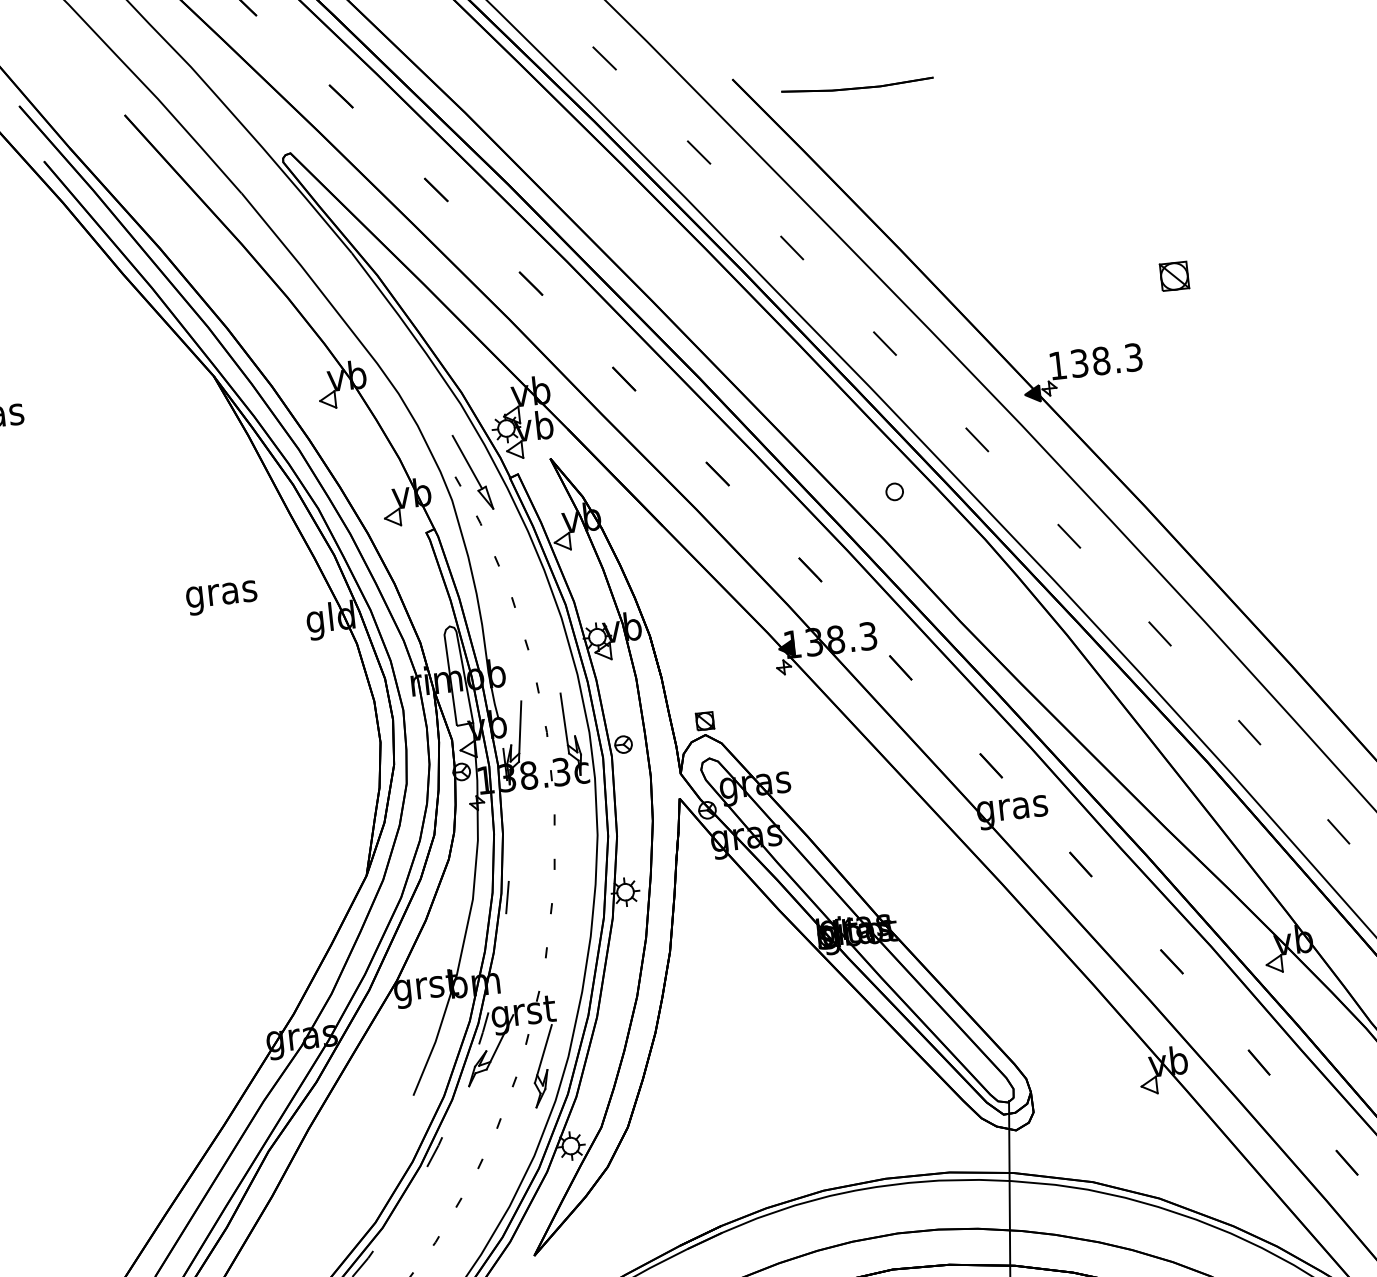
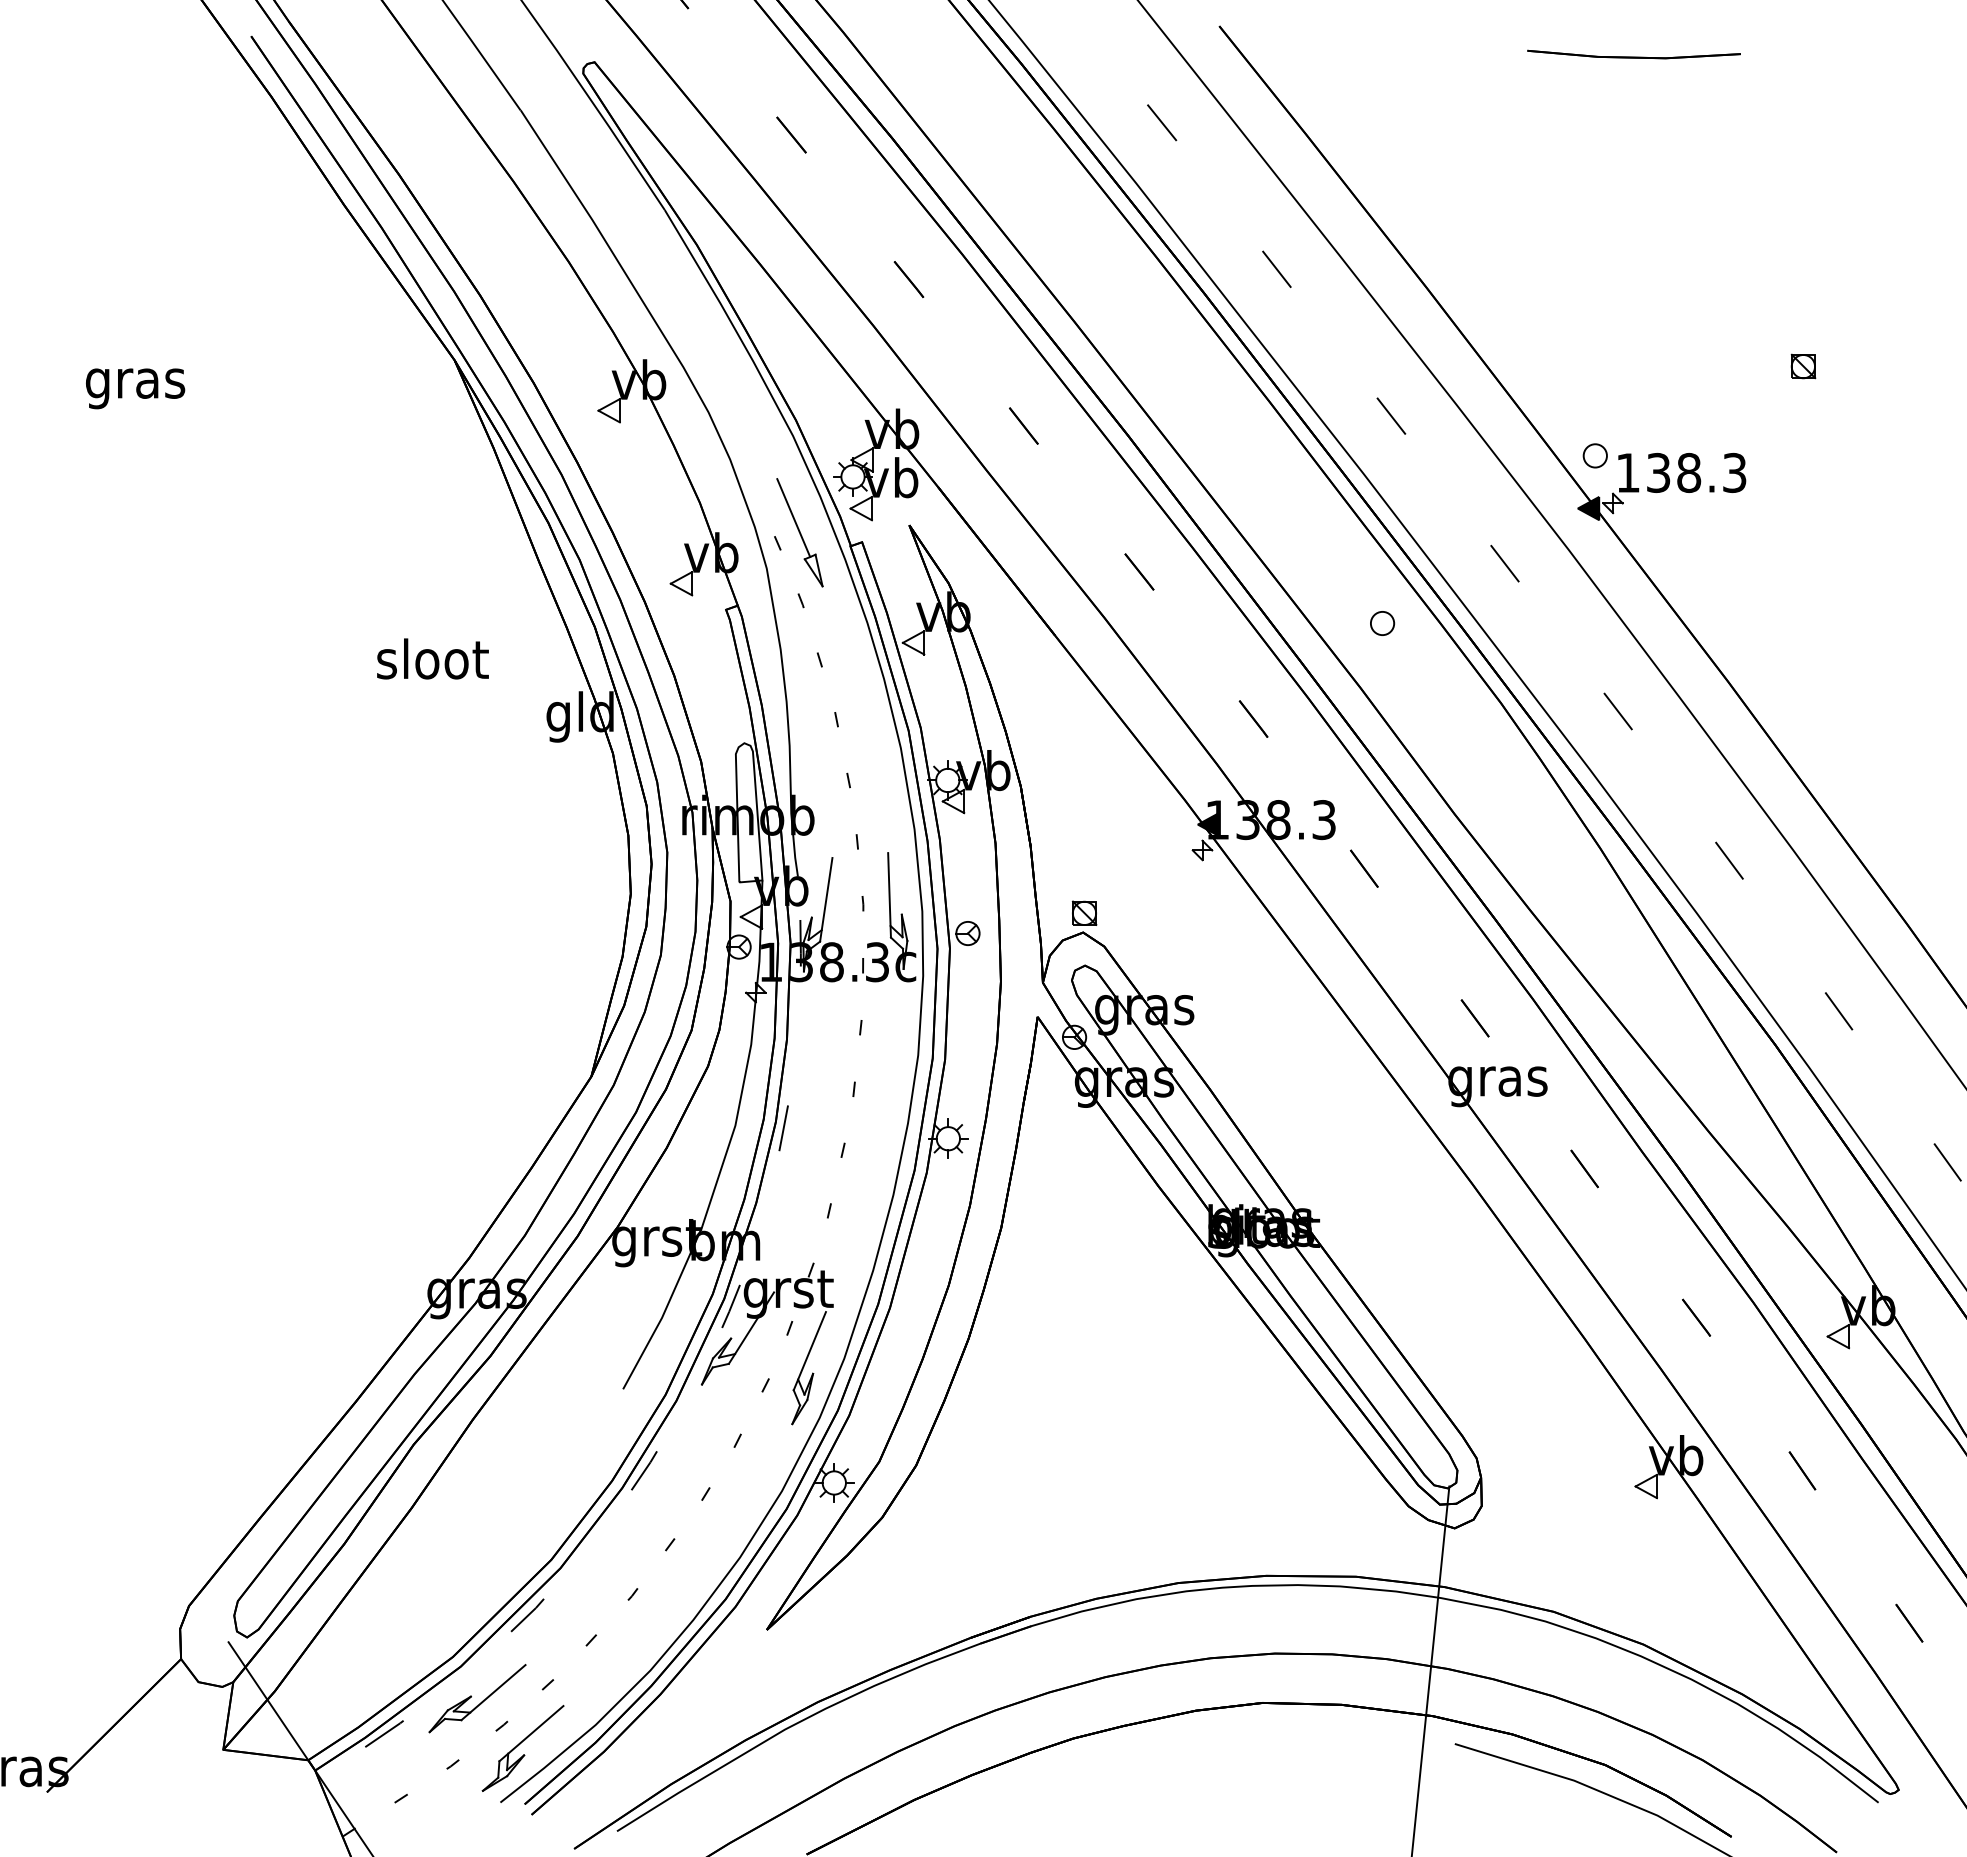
part: (857, 86) -> (1633, 54), moved
part: (1174, 276) -> (1803, 366), size x0.62
part: (1032, 355) -> (1594, 455), added
text: (221, 593) -> (432, 663), gras -> sloot

